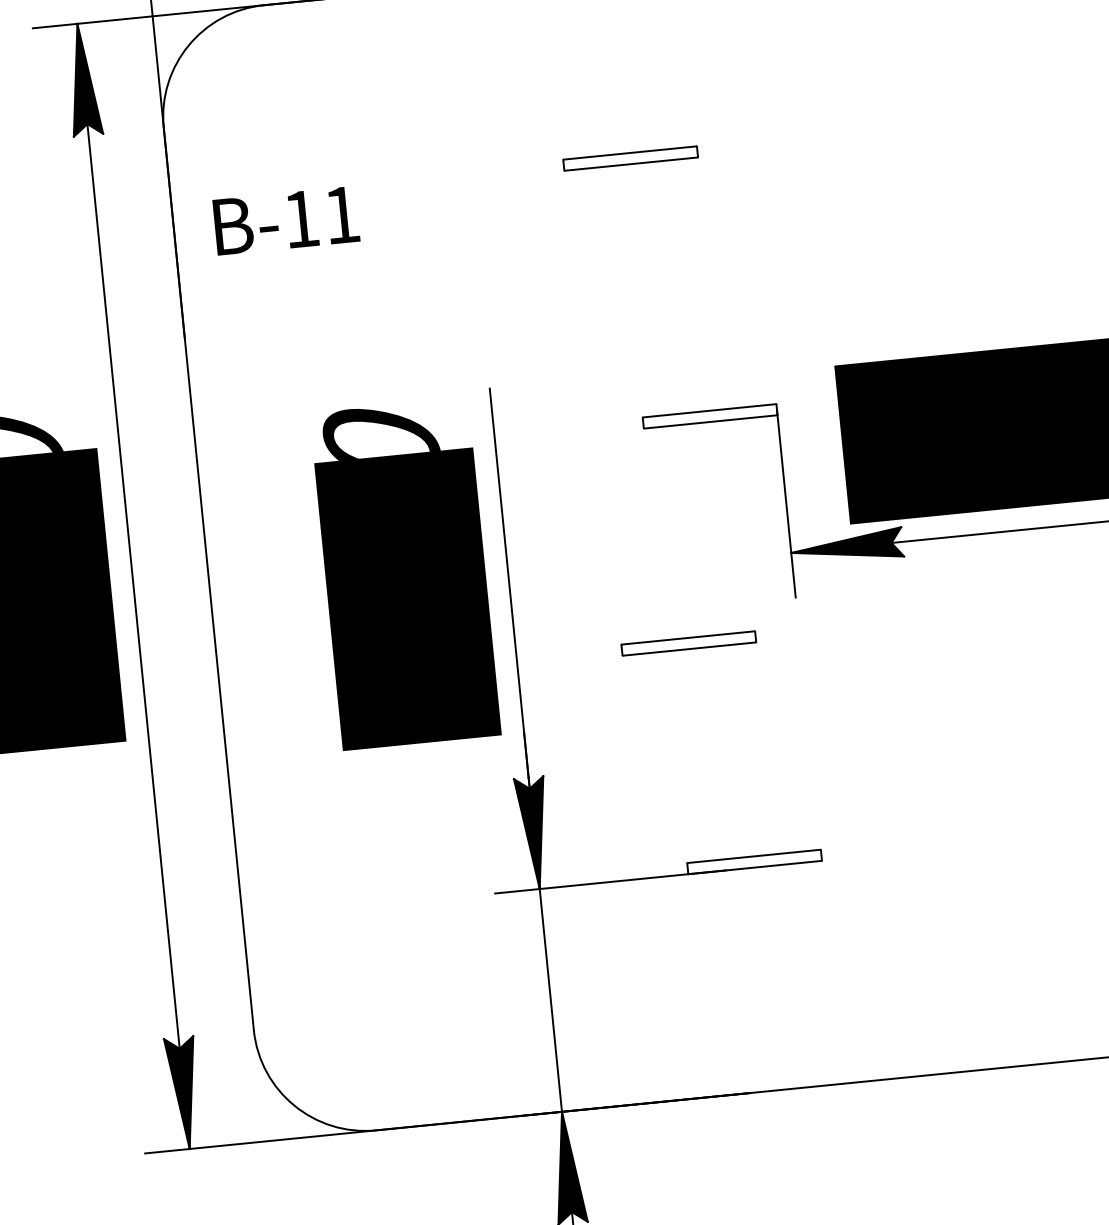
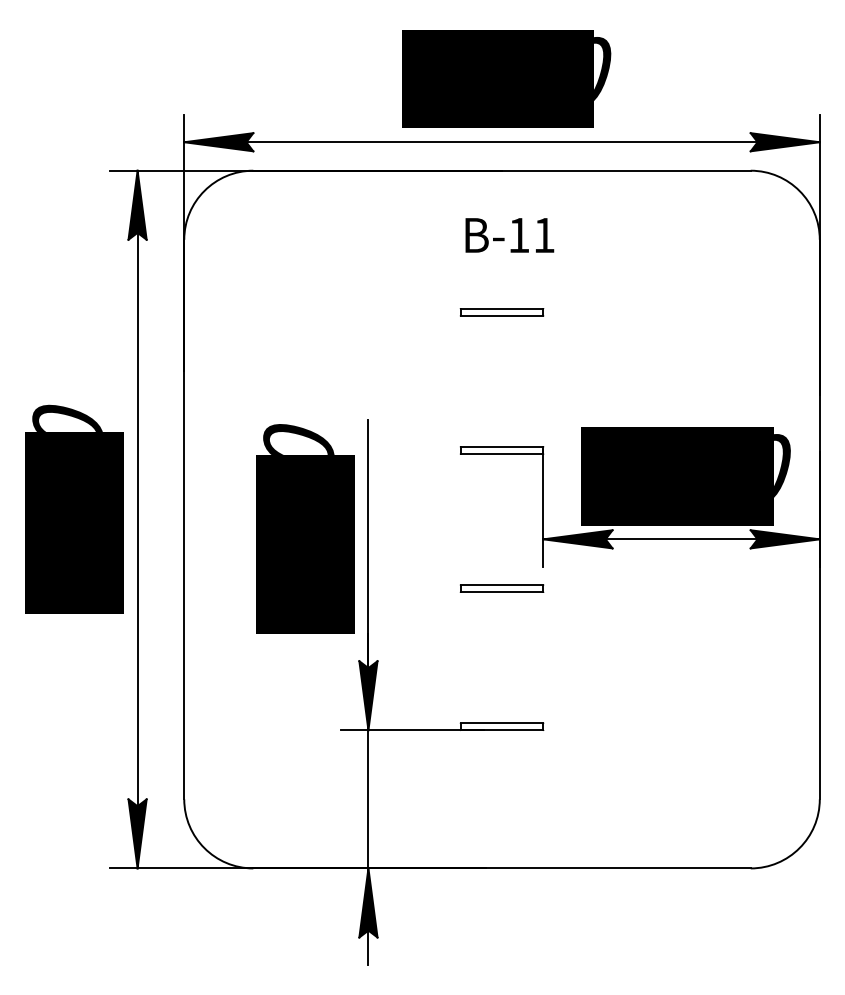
part: (629, 158) -> (501, 312), moved
text: (285, 220) -> (509, 235), moved
part: (687, 643) -> (501, 588), moved

